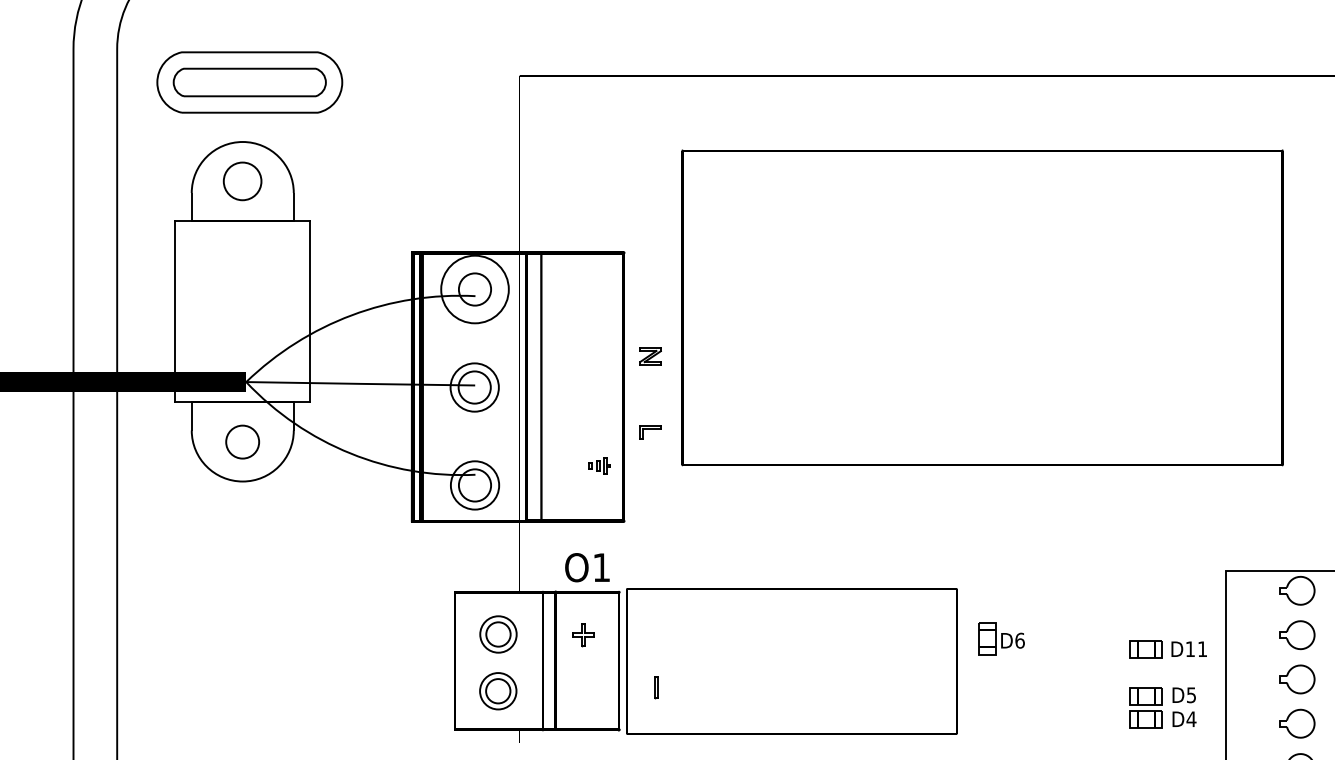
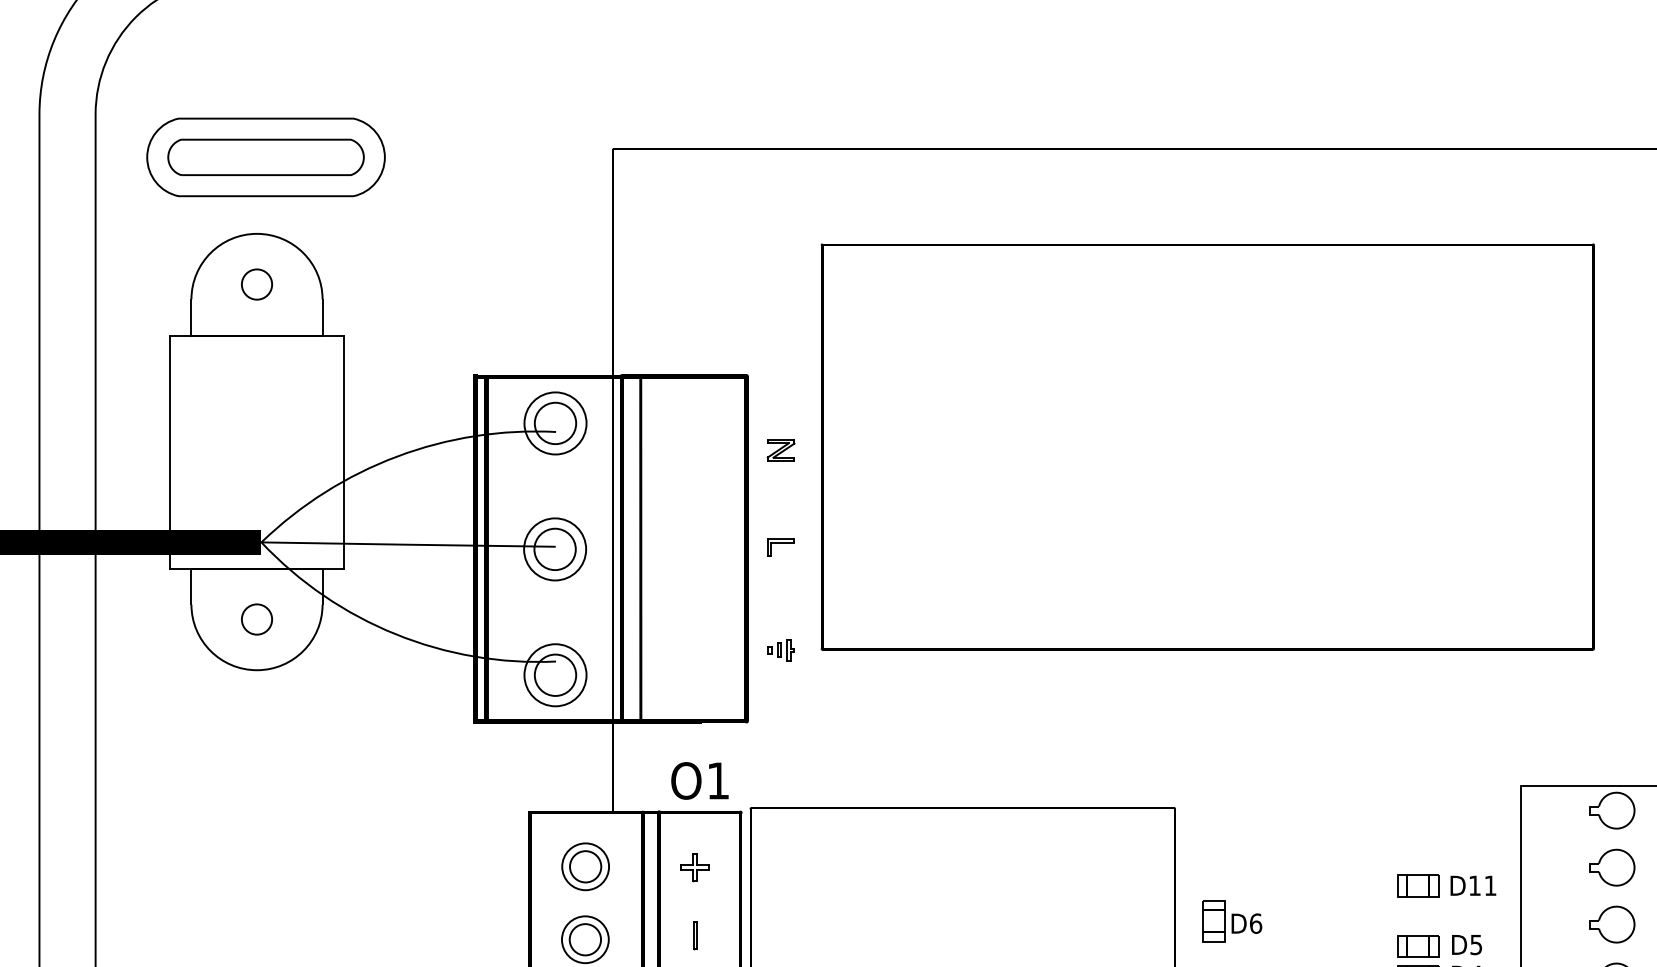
circle: (242, 181) -> (256, 284), size x0.62
circle: (474, 289) -> (554, 423), size x0.71
part: (650, 356) -> (781, 450), moved
part: (650, 432) -> (781, 546), moved
circle: (242, 441) -> (256, 618), size x0.71
part: (599, 465) -> (781, 649), moved
part: (1001, 638) -> (1232, 920), moved
line: (655, 687) -> (693, 934), moved

